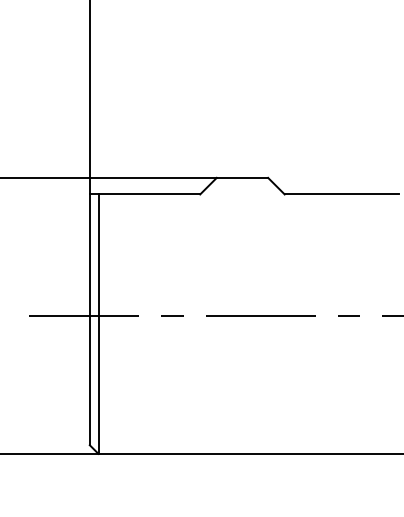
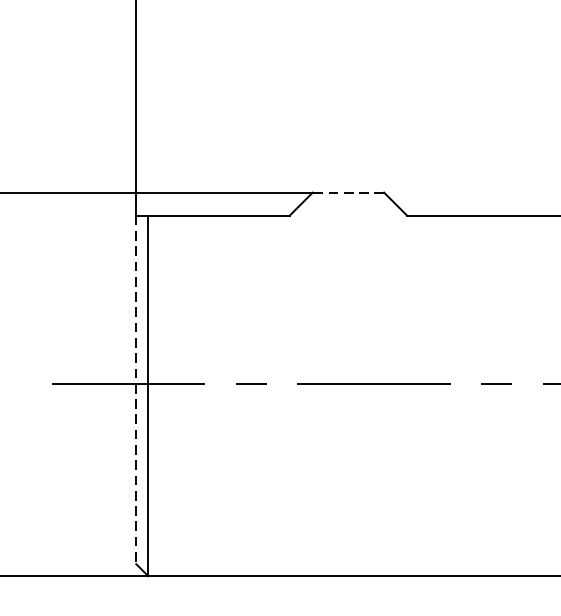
line: (242, 177) -> (348, 192), solid -> dashed
line: (89, 320) -> (135, 390), solid -> dashed

